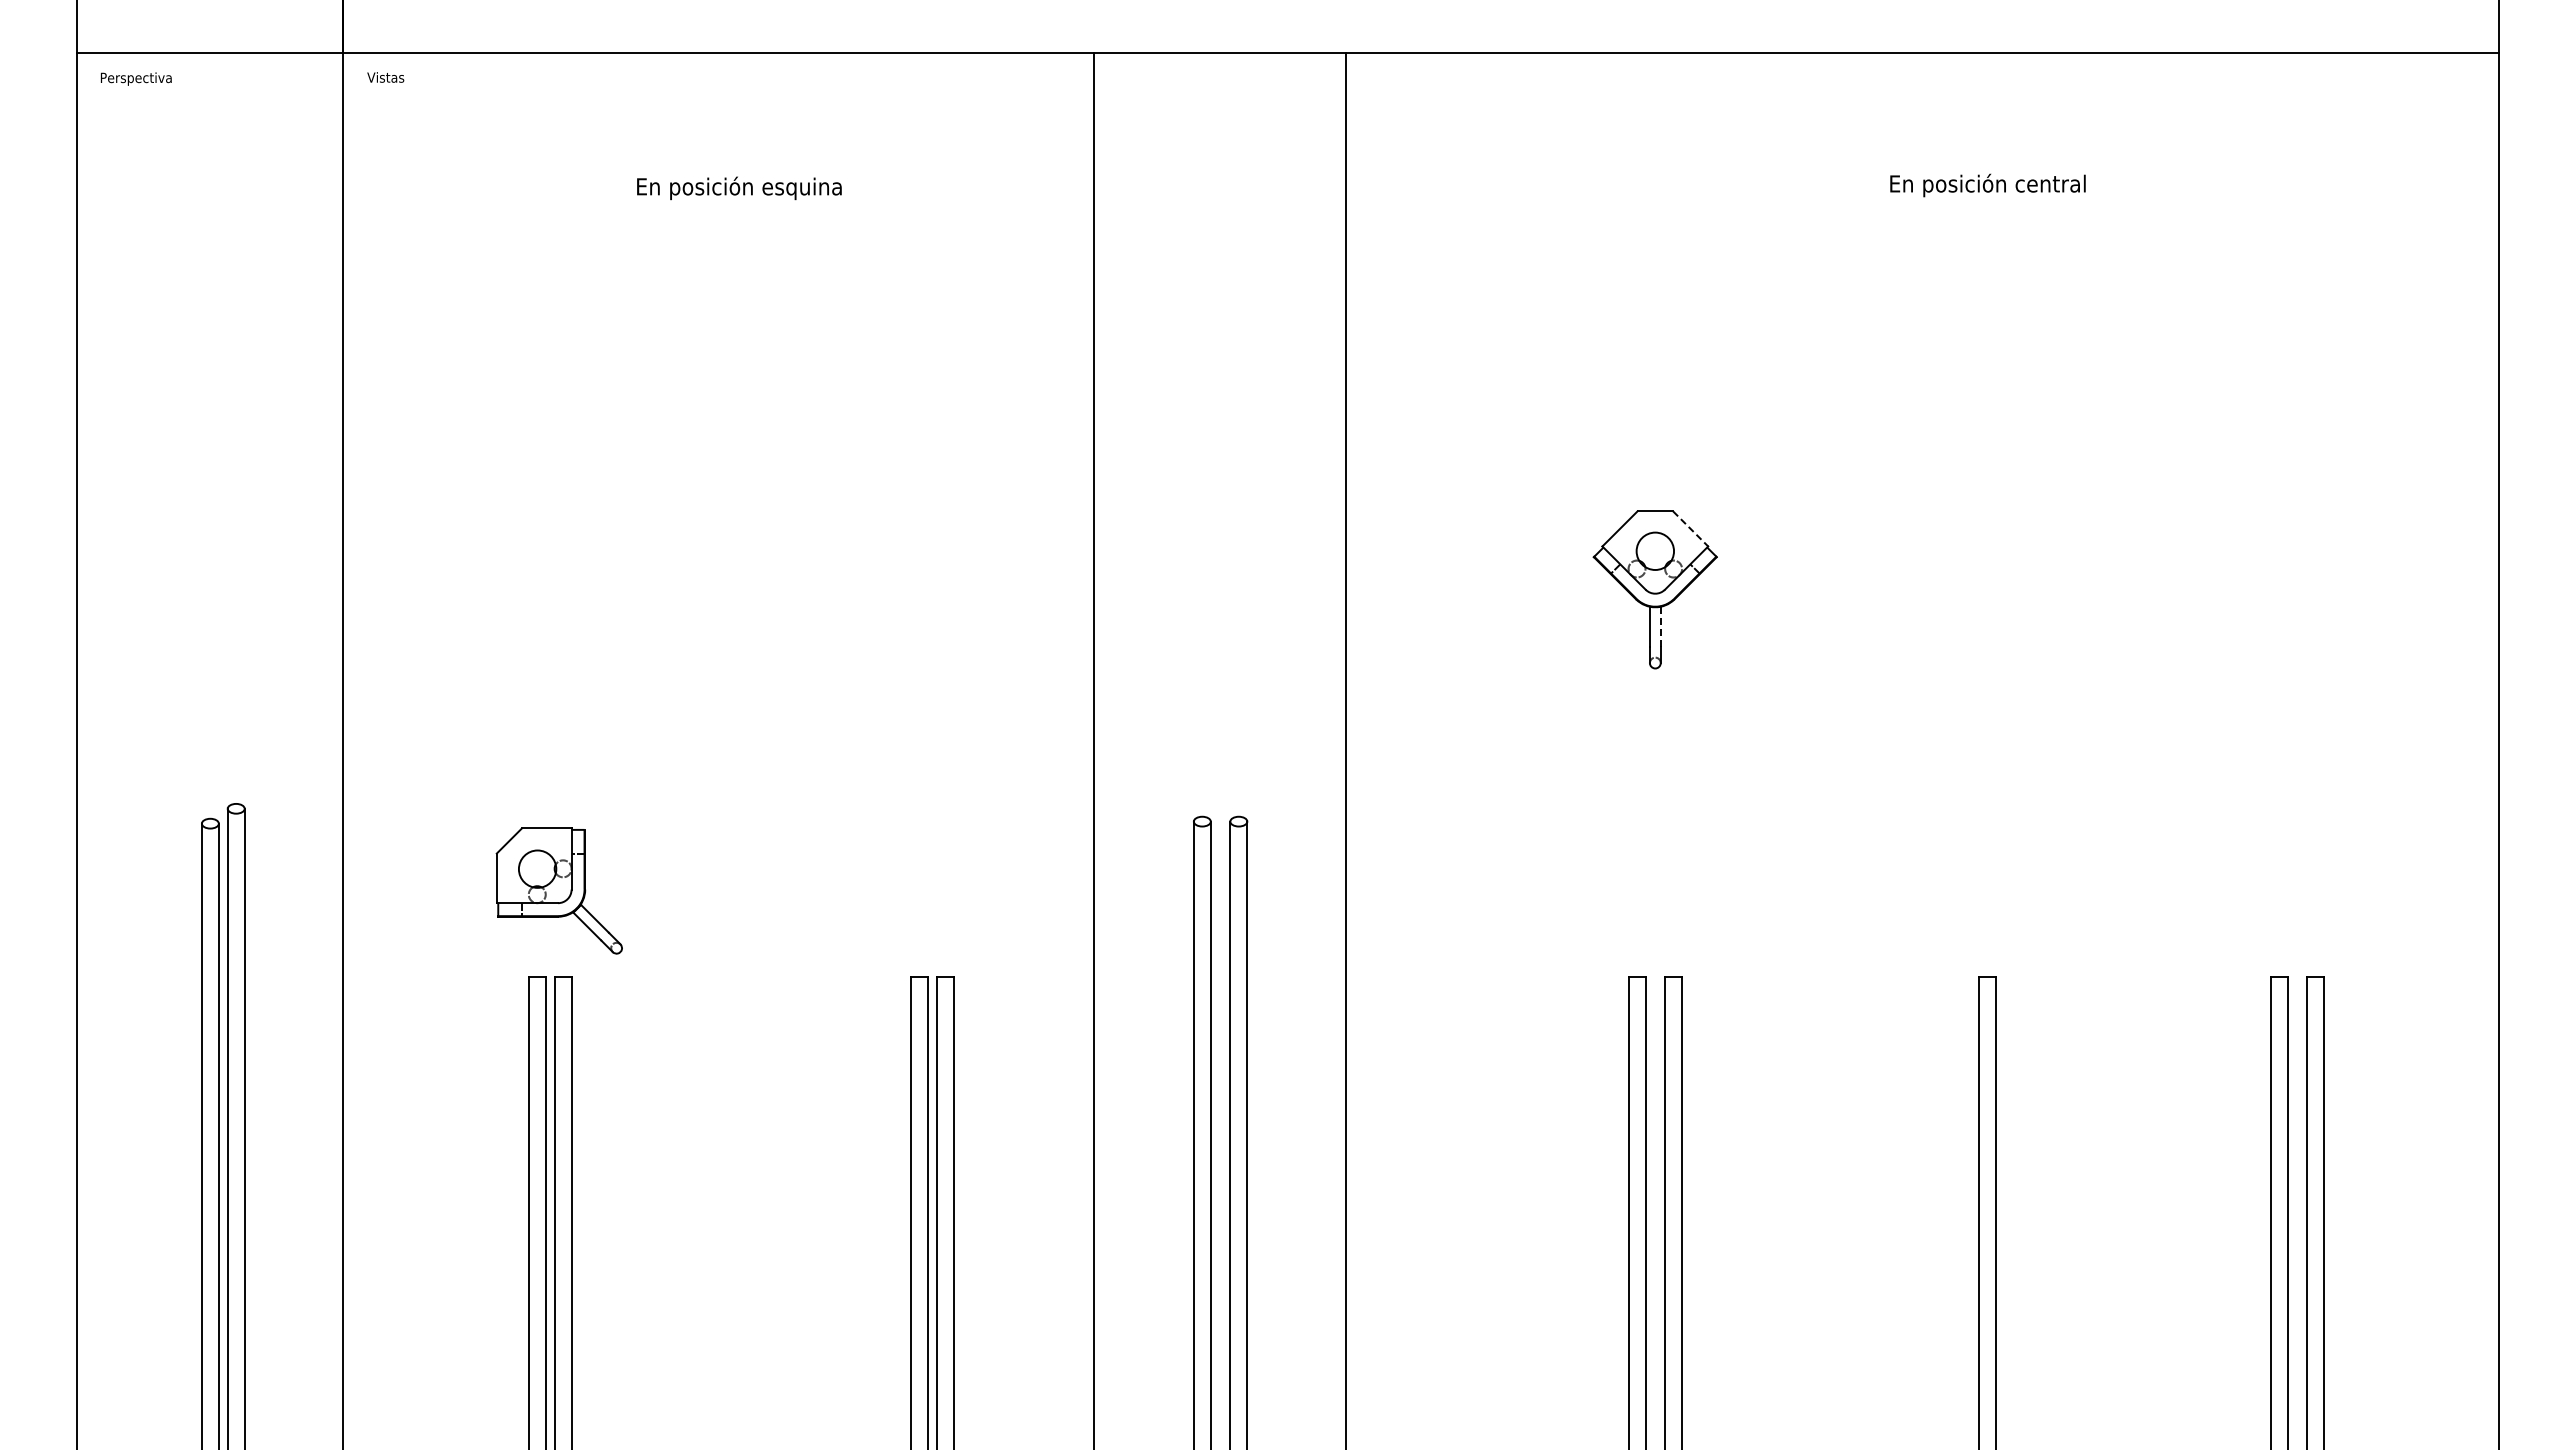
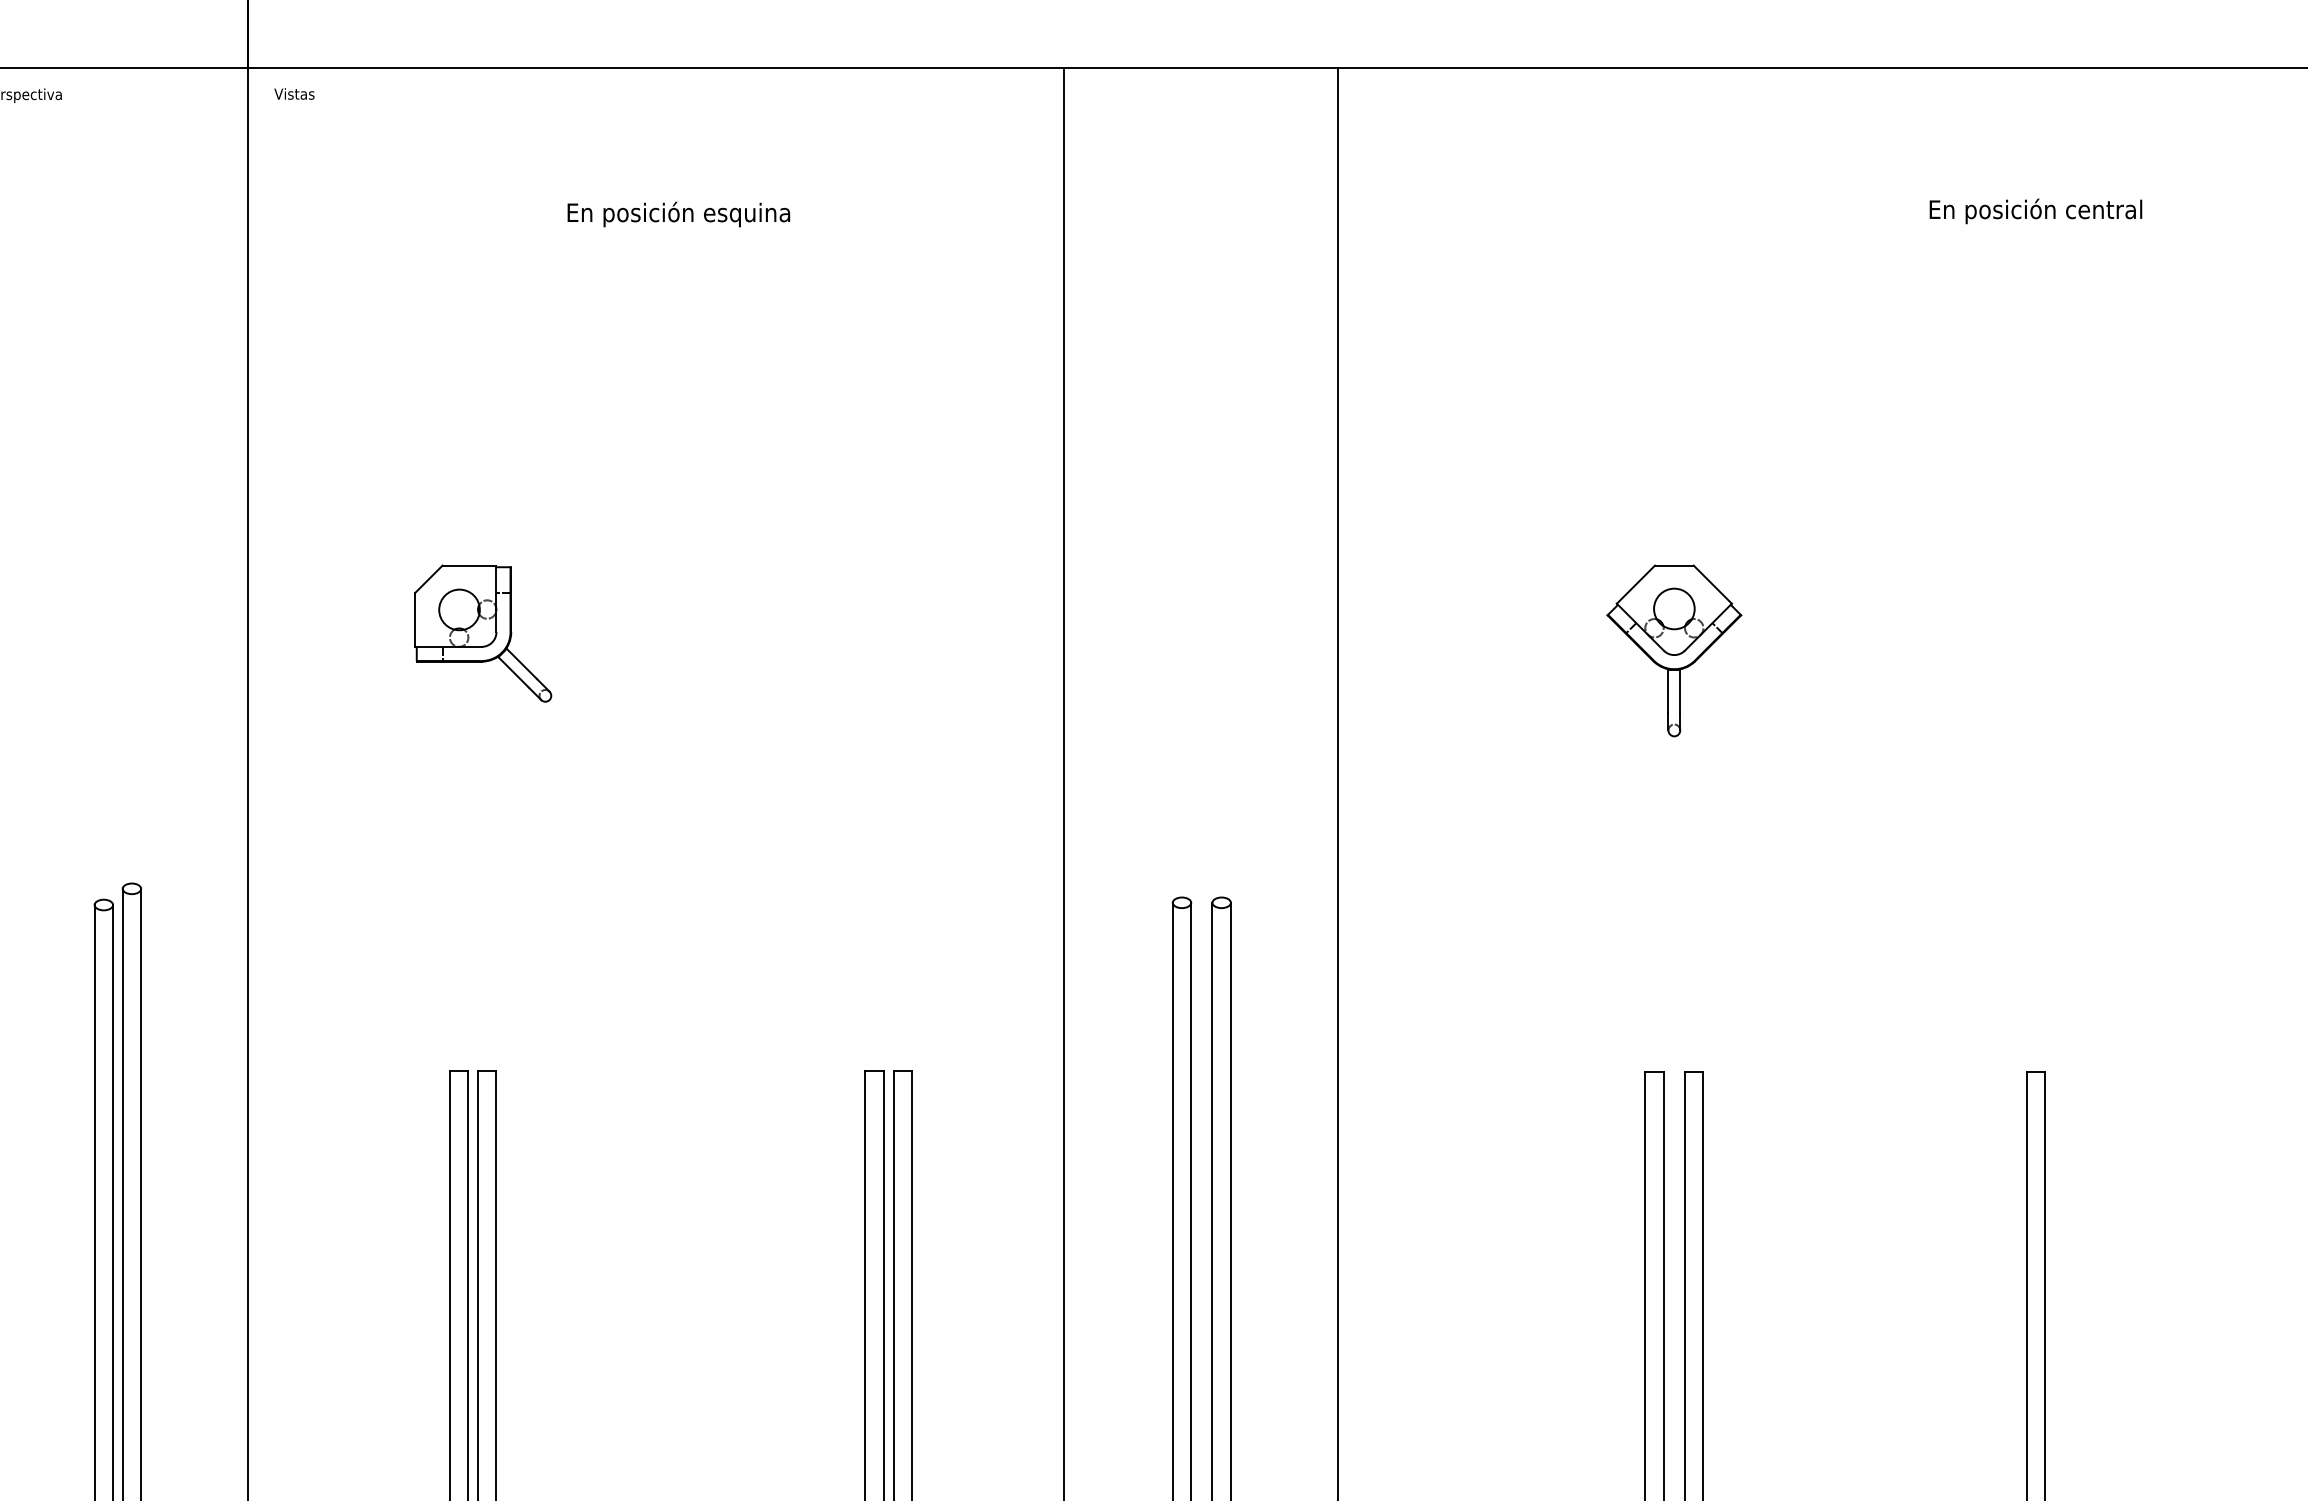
line: (1690, 528) -> (1712, 584), dashed -> solid
line: (1660, 627) -> (1679, 691), dashed -> solid
part: (558, 890) -> (482, 633), moved

